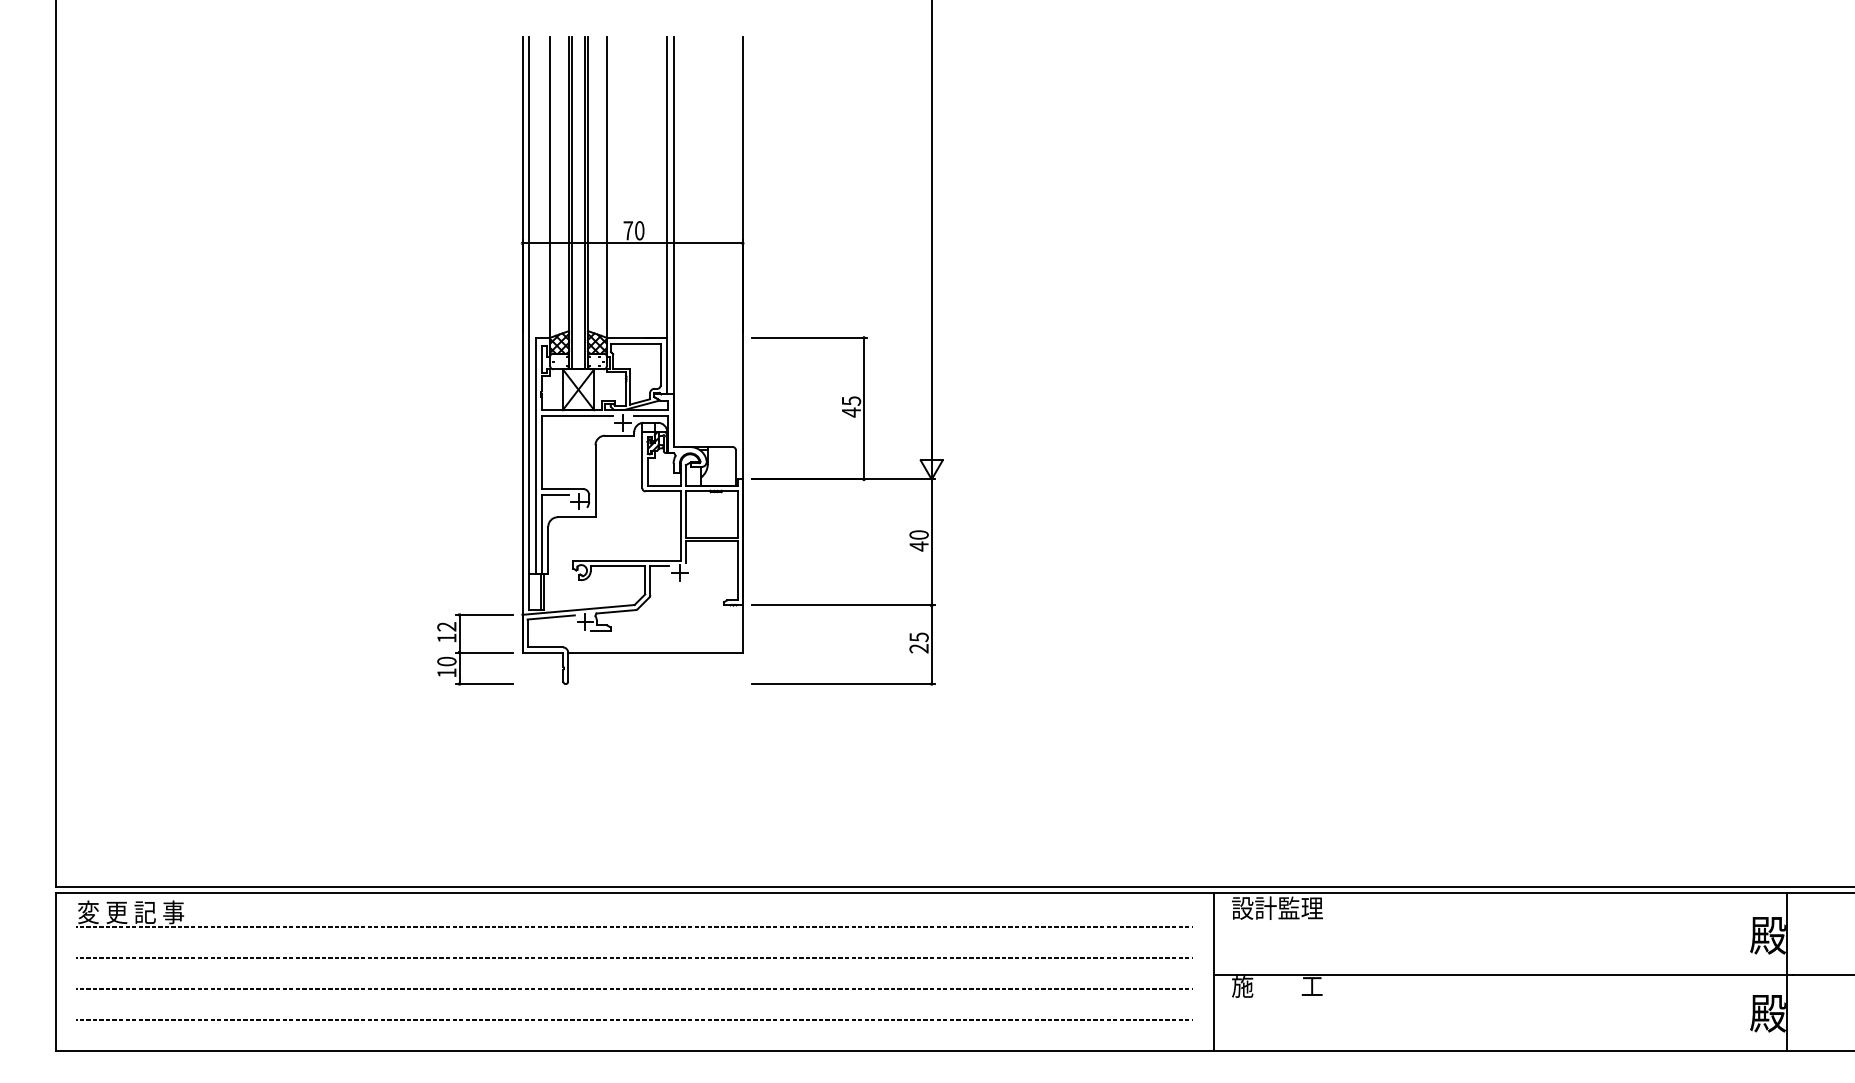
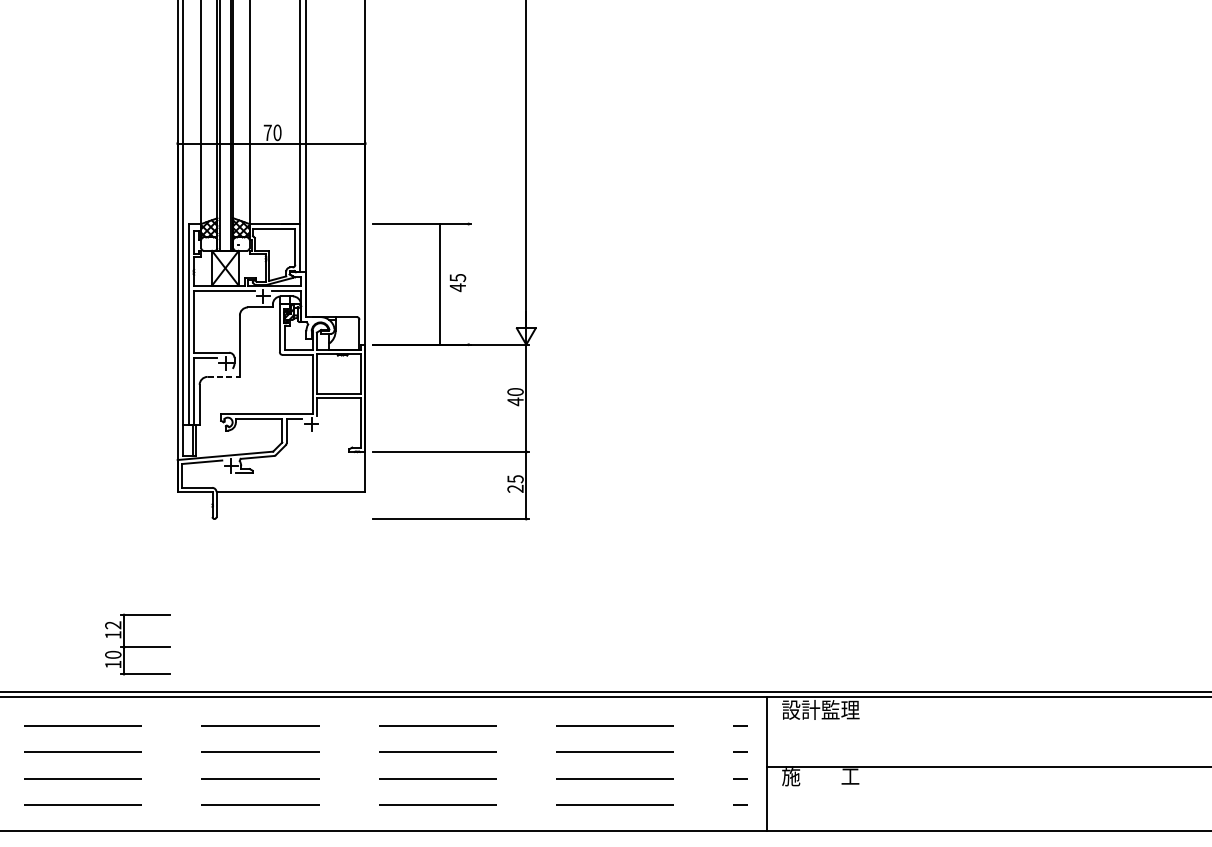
line: (864, 408) -> (440, 284), moved
line: (576, 517) -> (223, 377), solid -> dashed
part: (475, 649) -> (137, 644), moved

